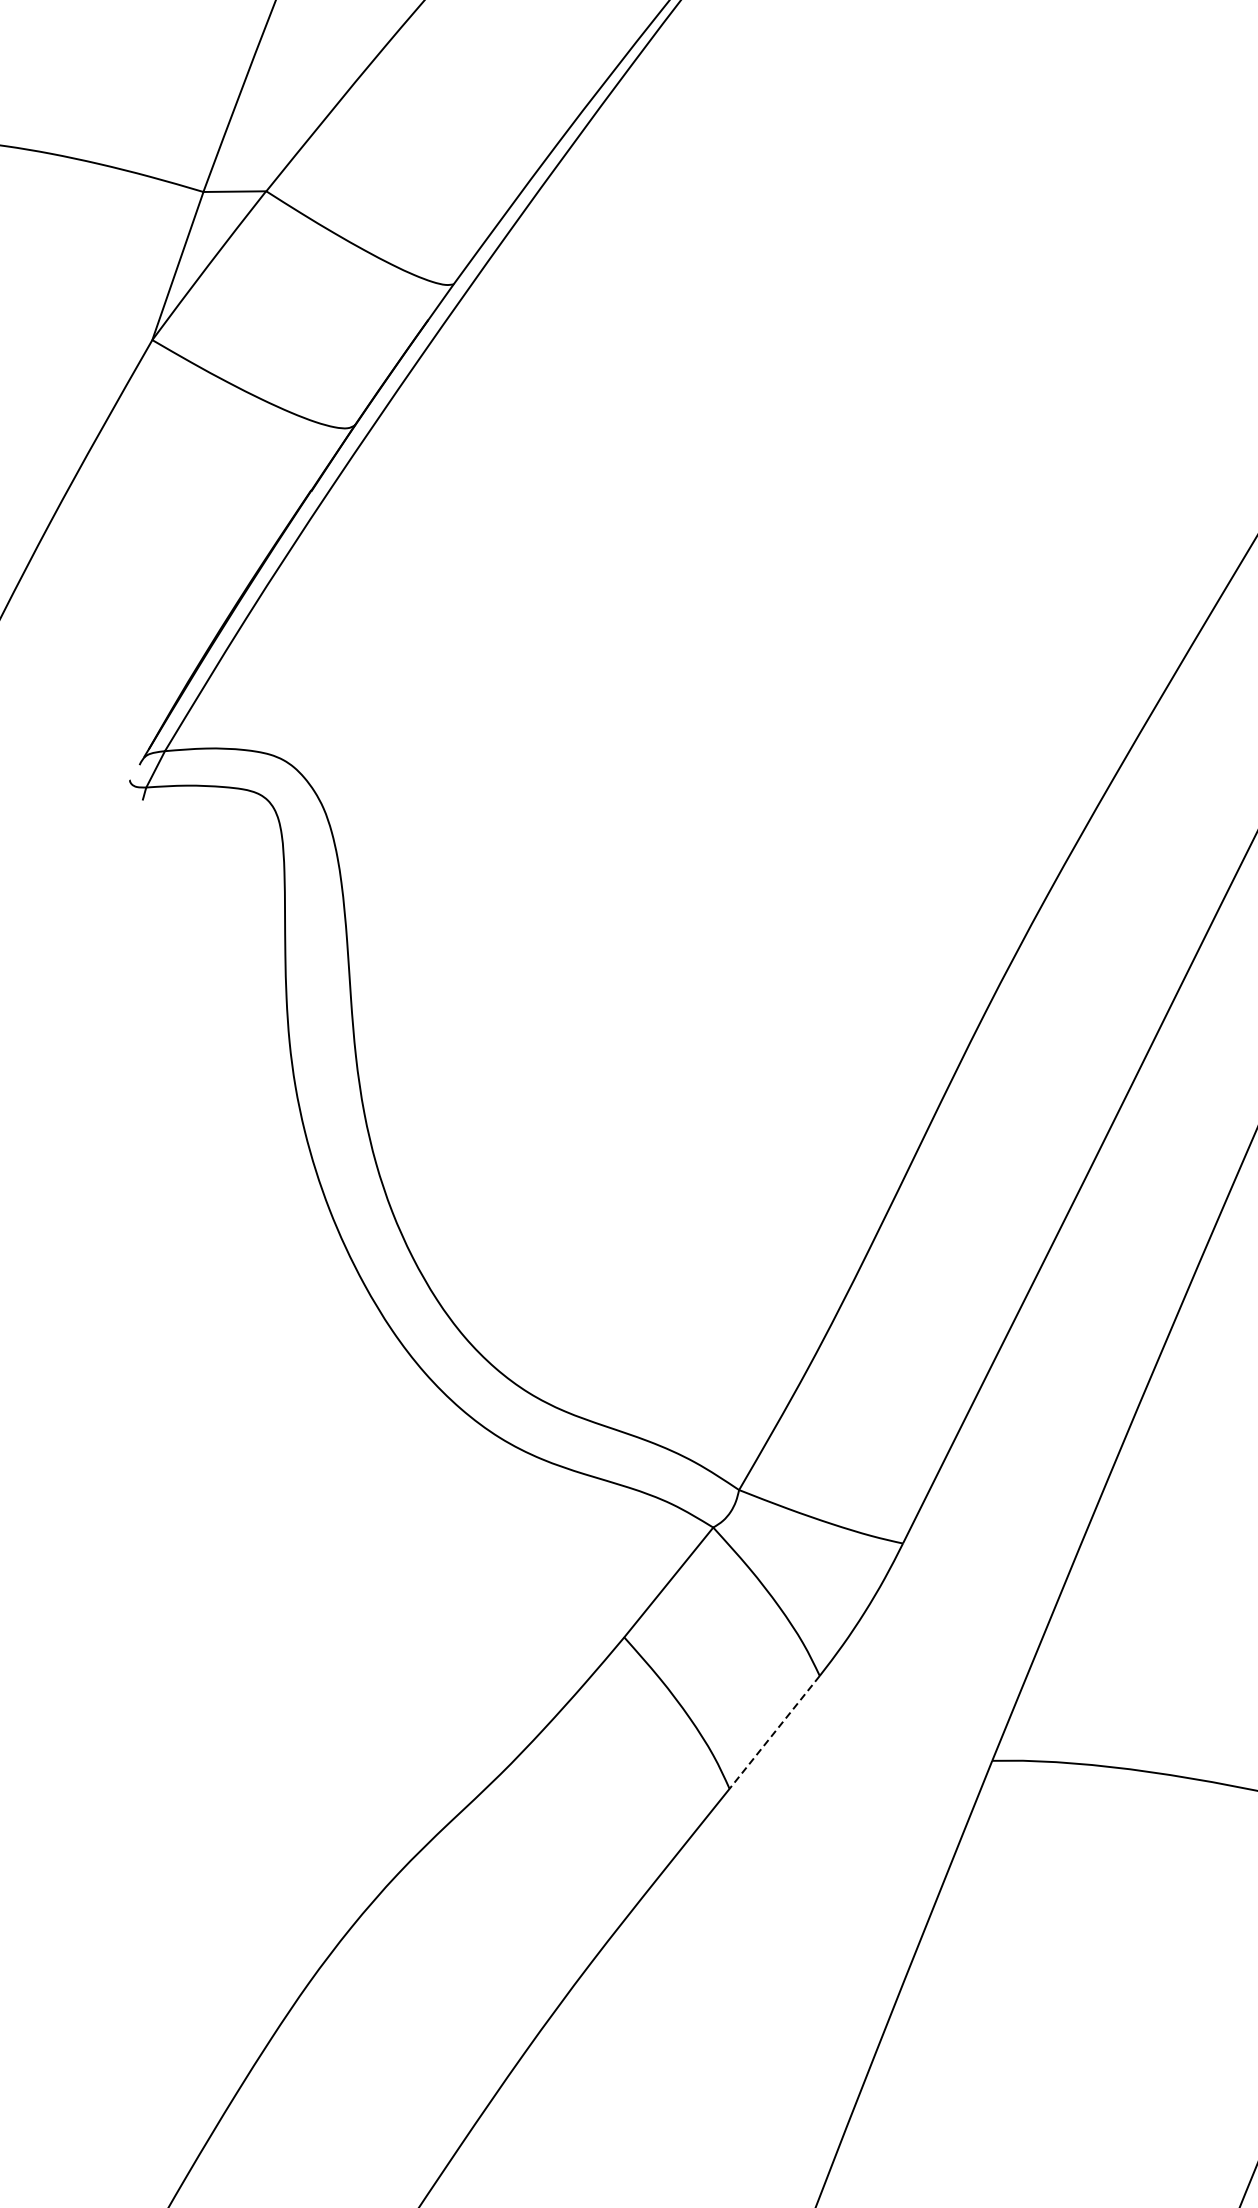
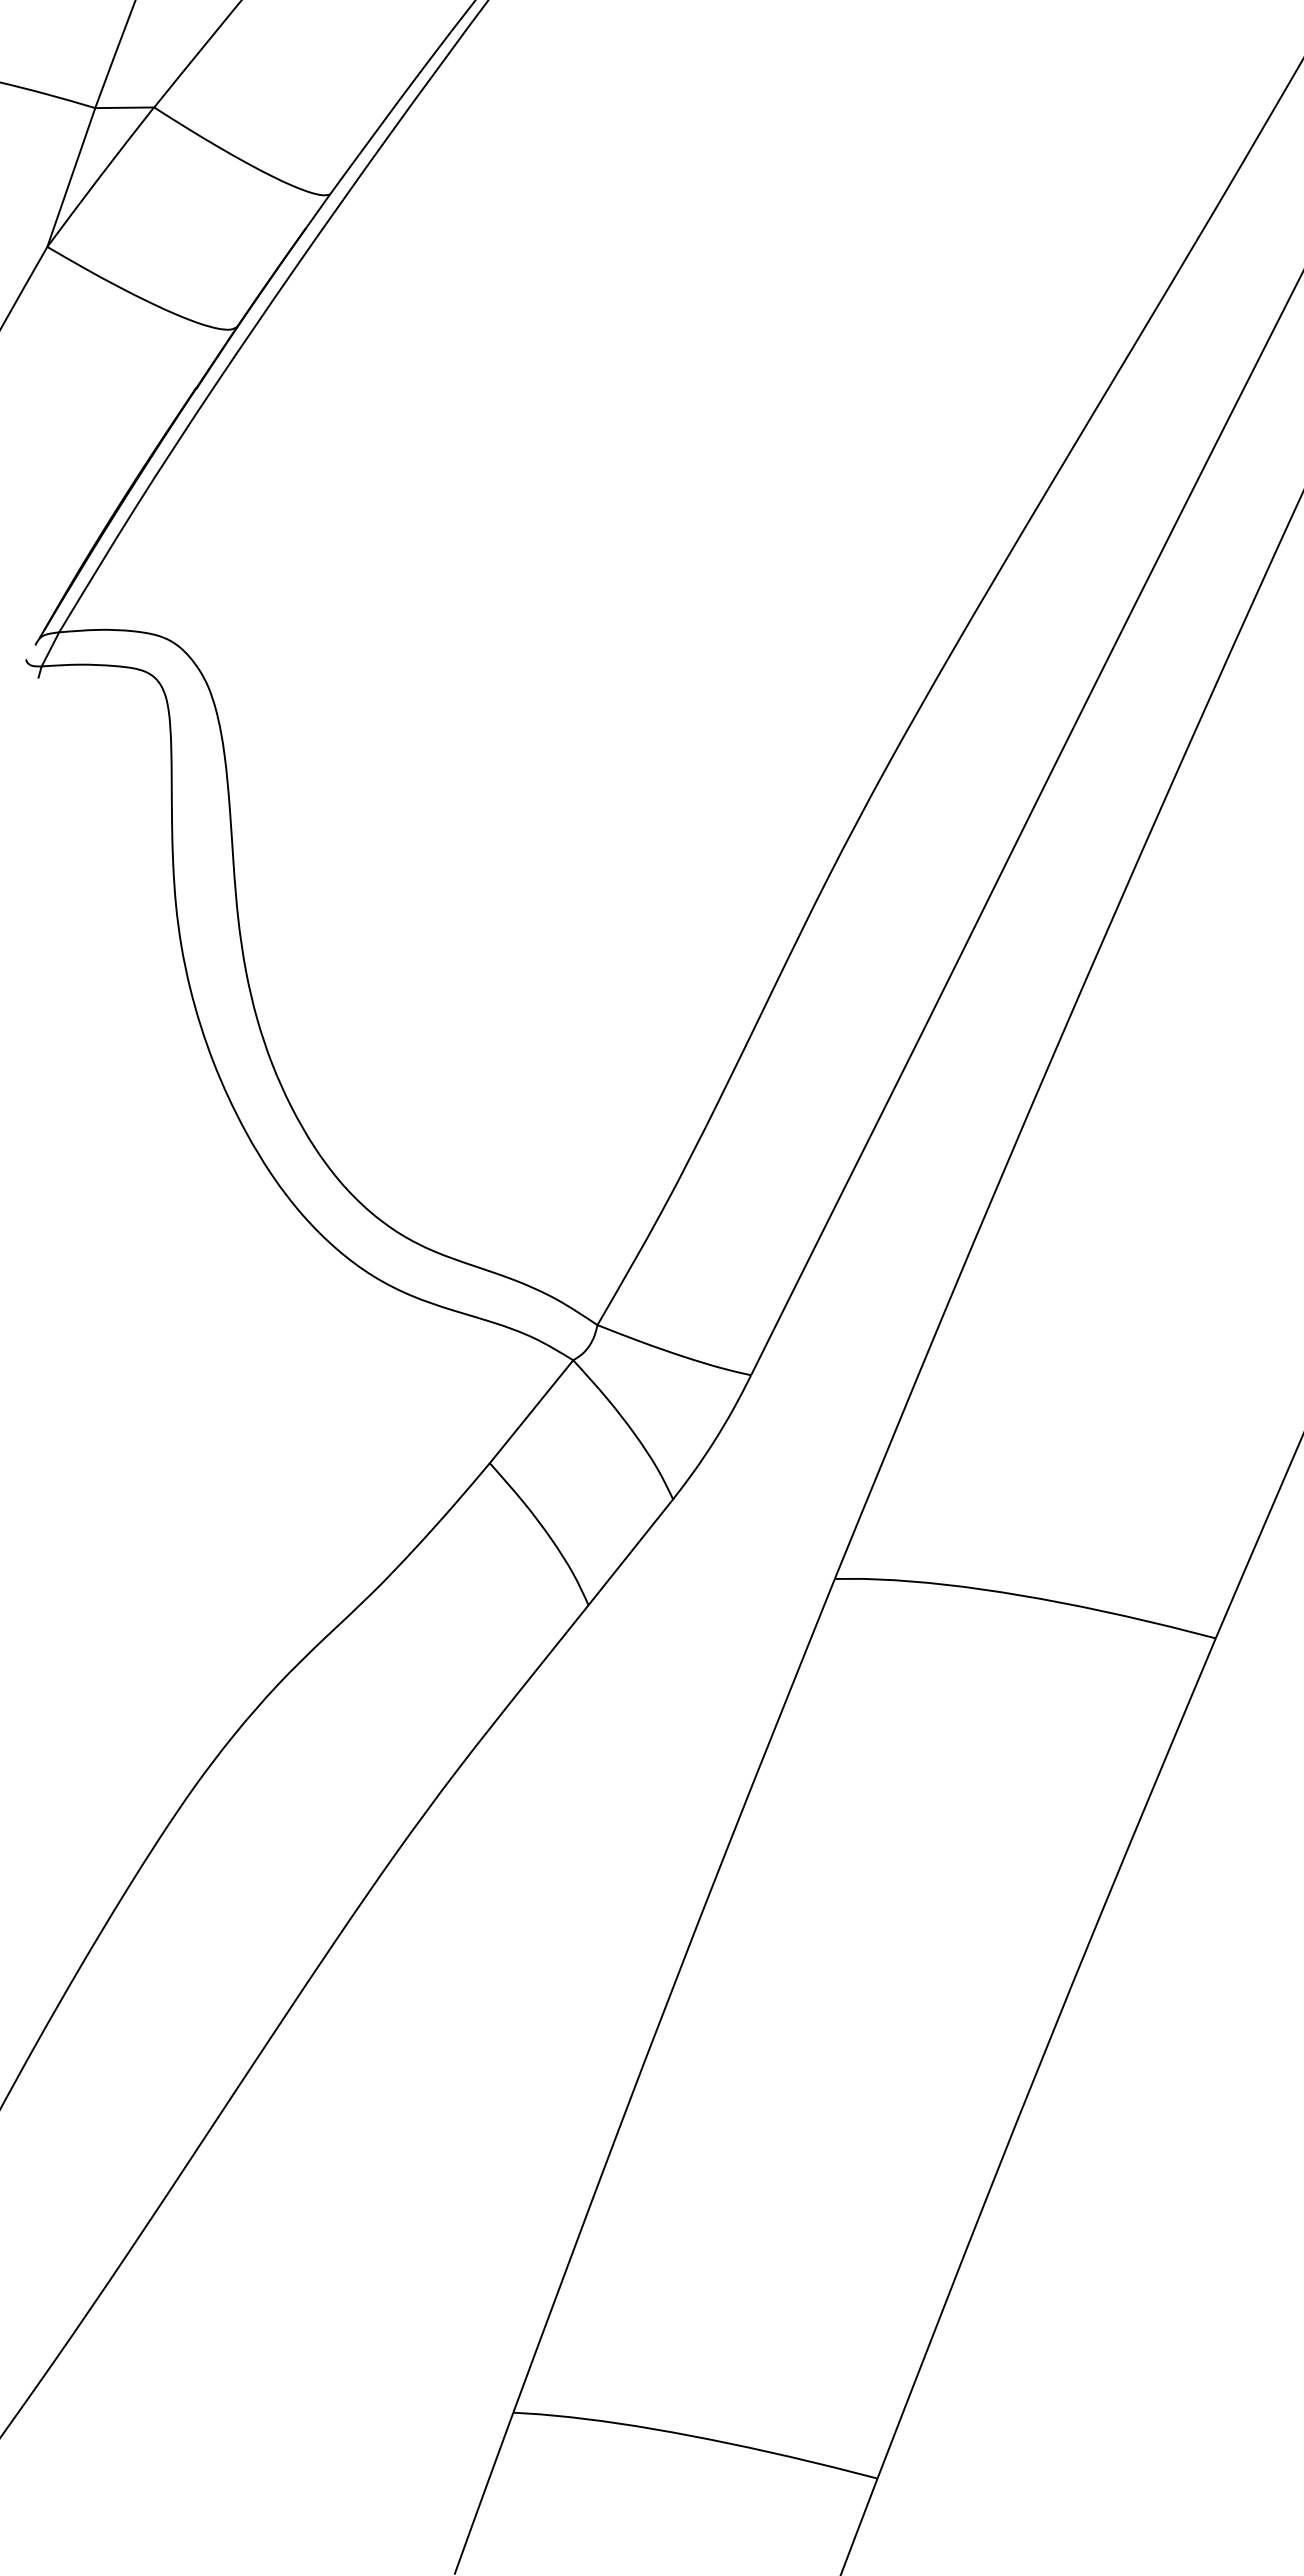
line: (774, 1732) -> (630, 1552), dashed -> solid

